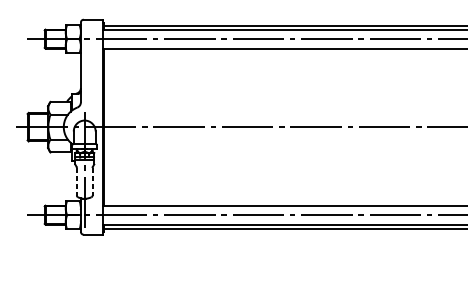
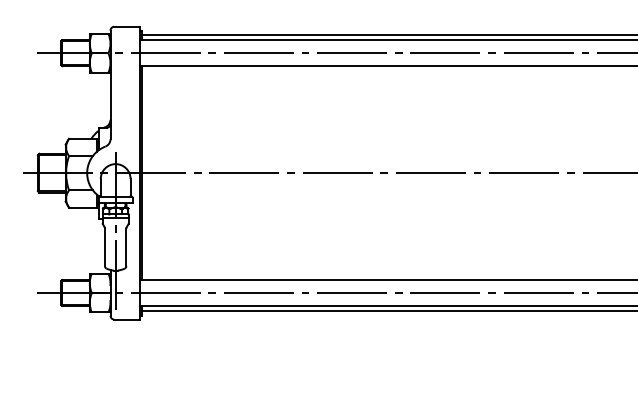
line: (77, 181) -> (105, 247), dashed -> solid
line: (92, 181) -> (126, 247), dashed -> solid

